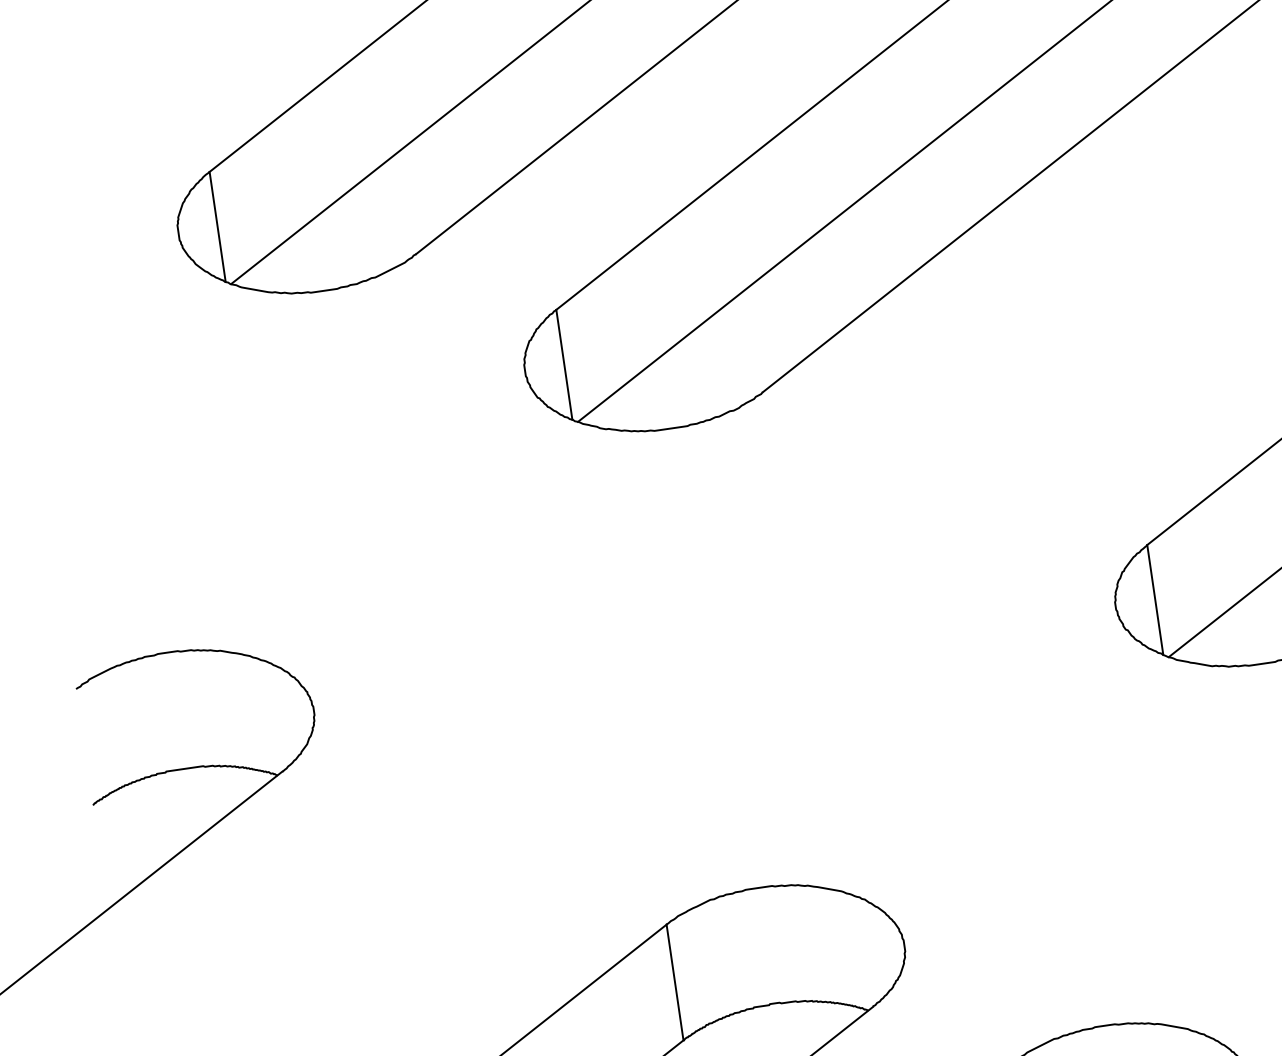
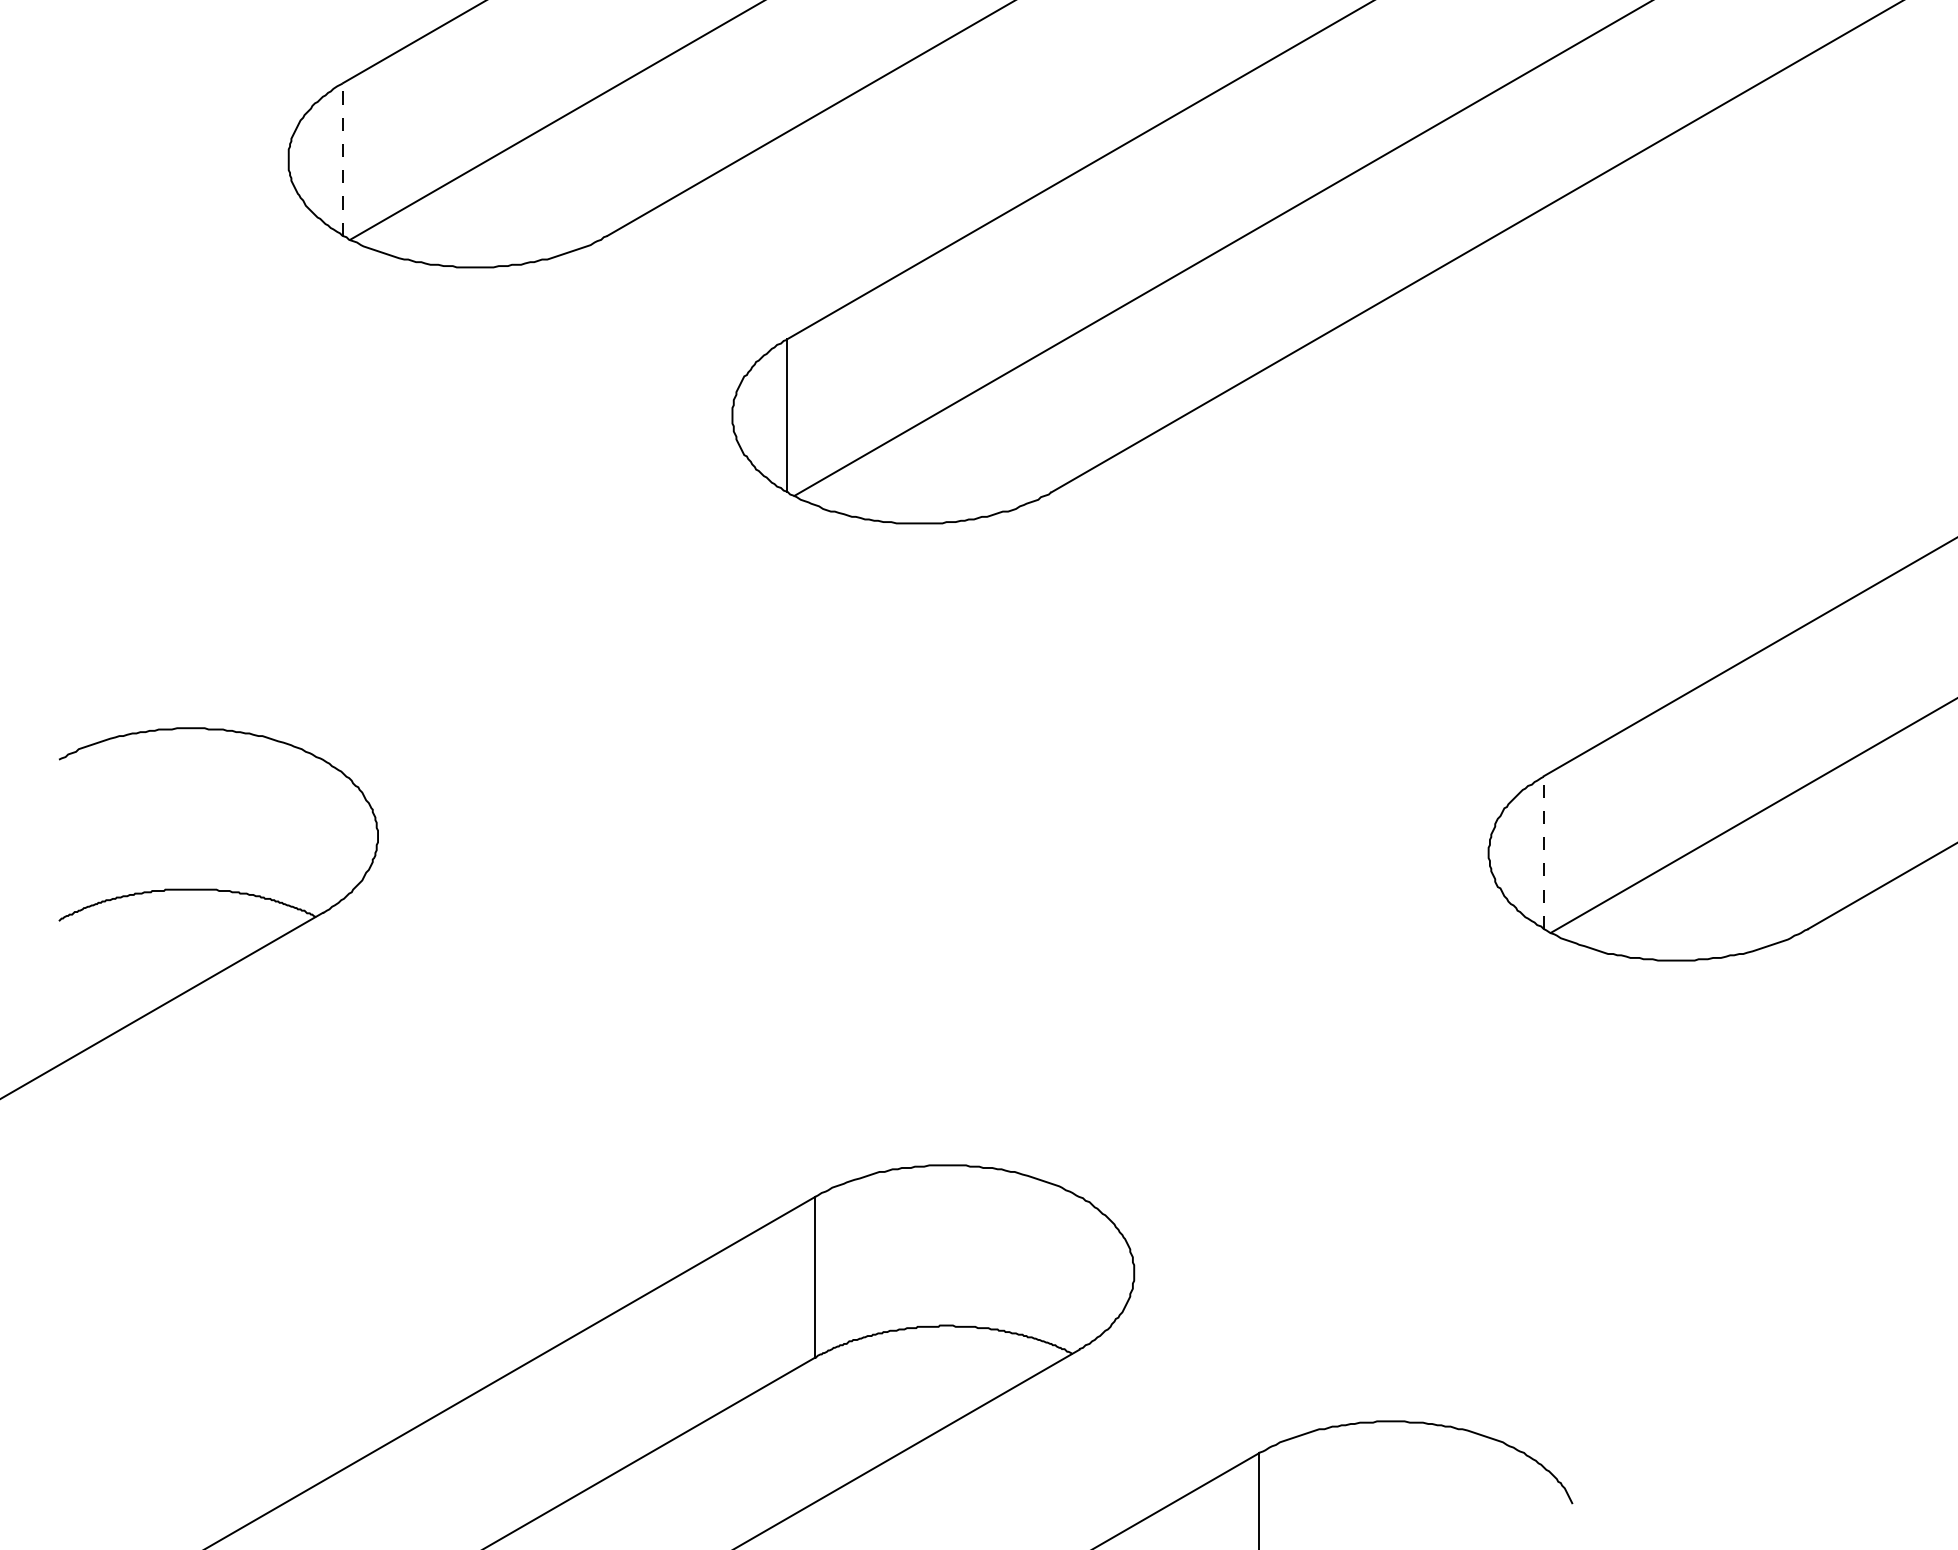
line: (217, 226) -> (343, 158), solid -> dashed
line: (1155, 599) -> (1543, 852), solid -> dashed

